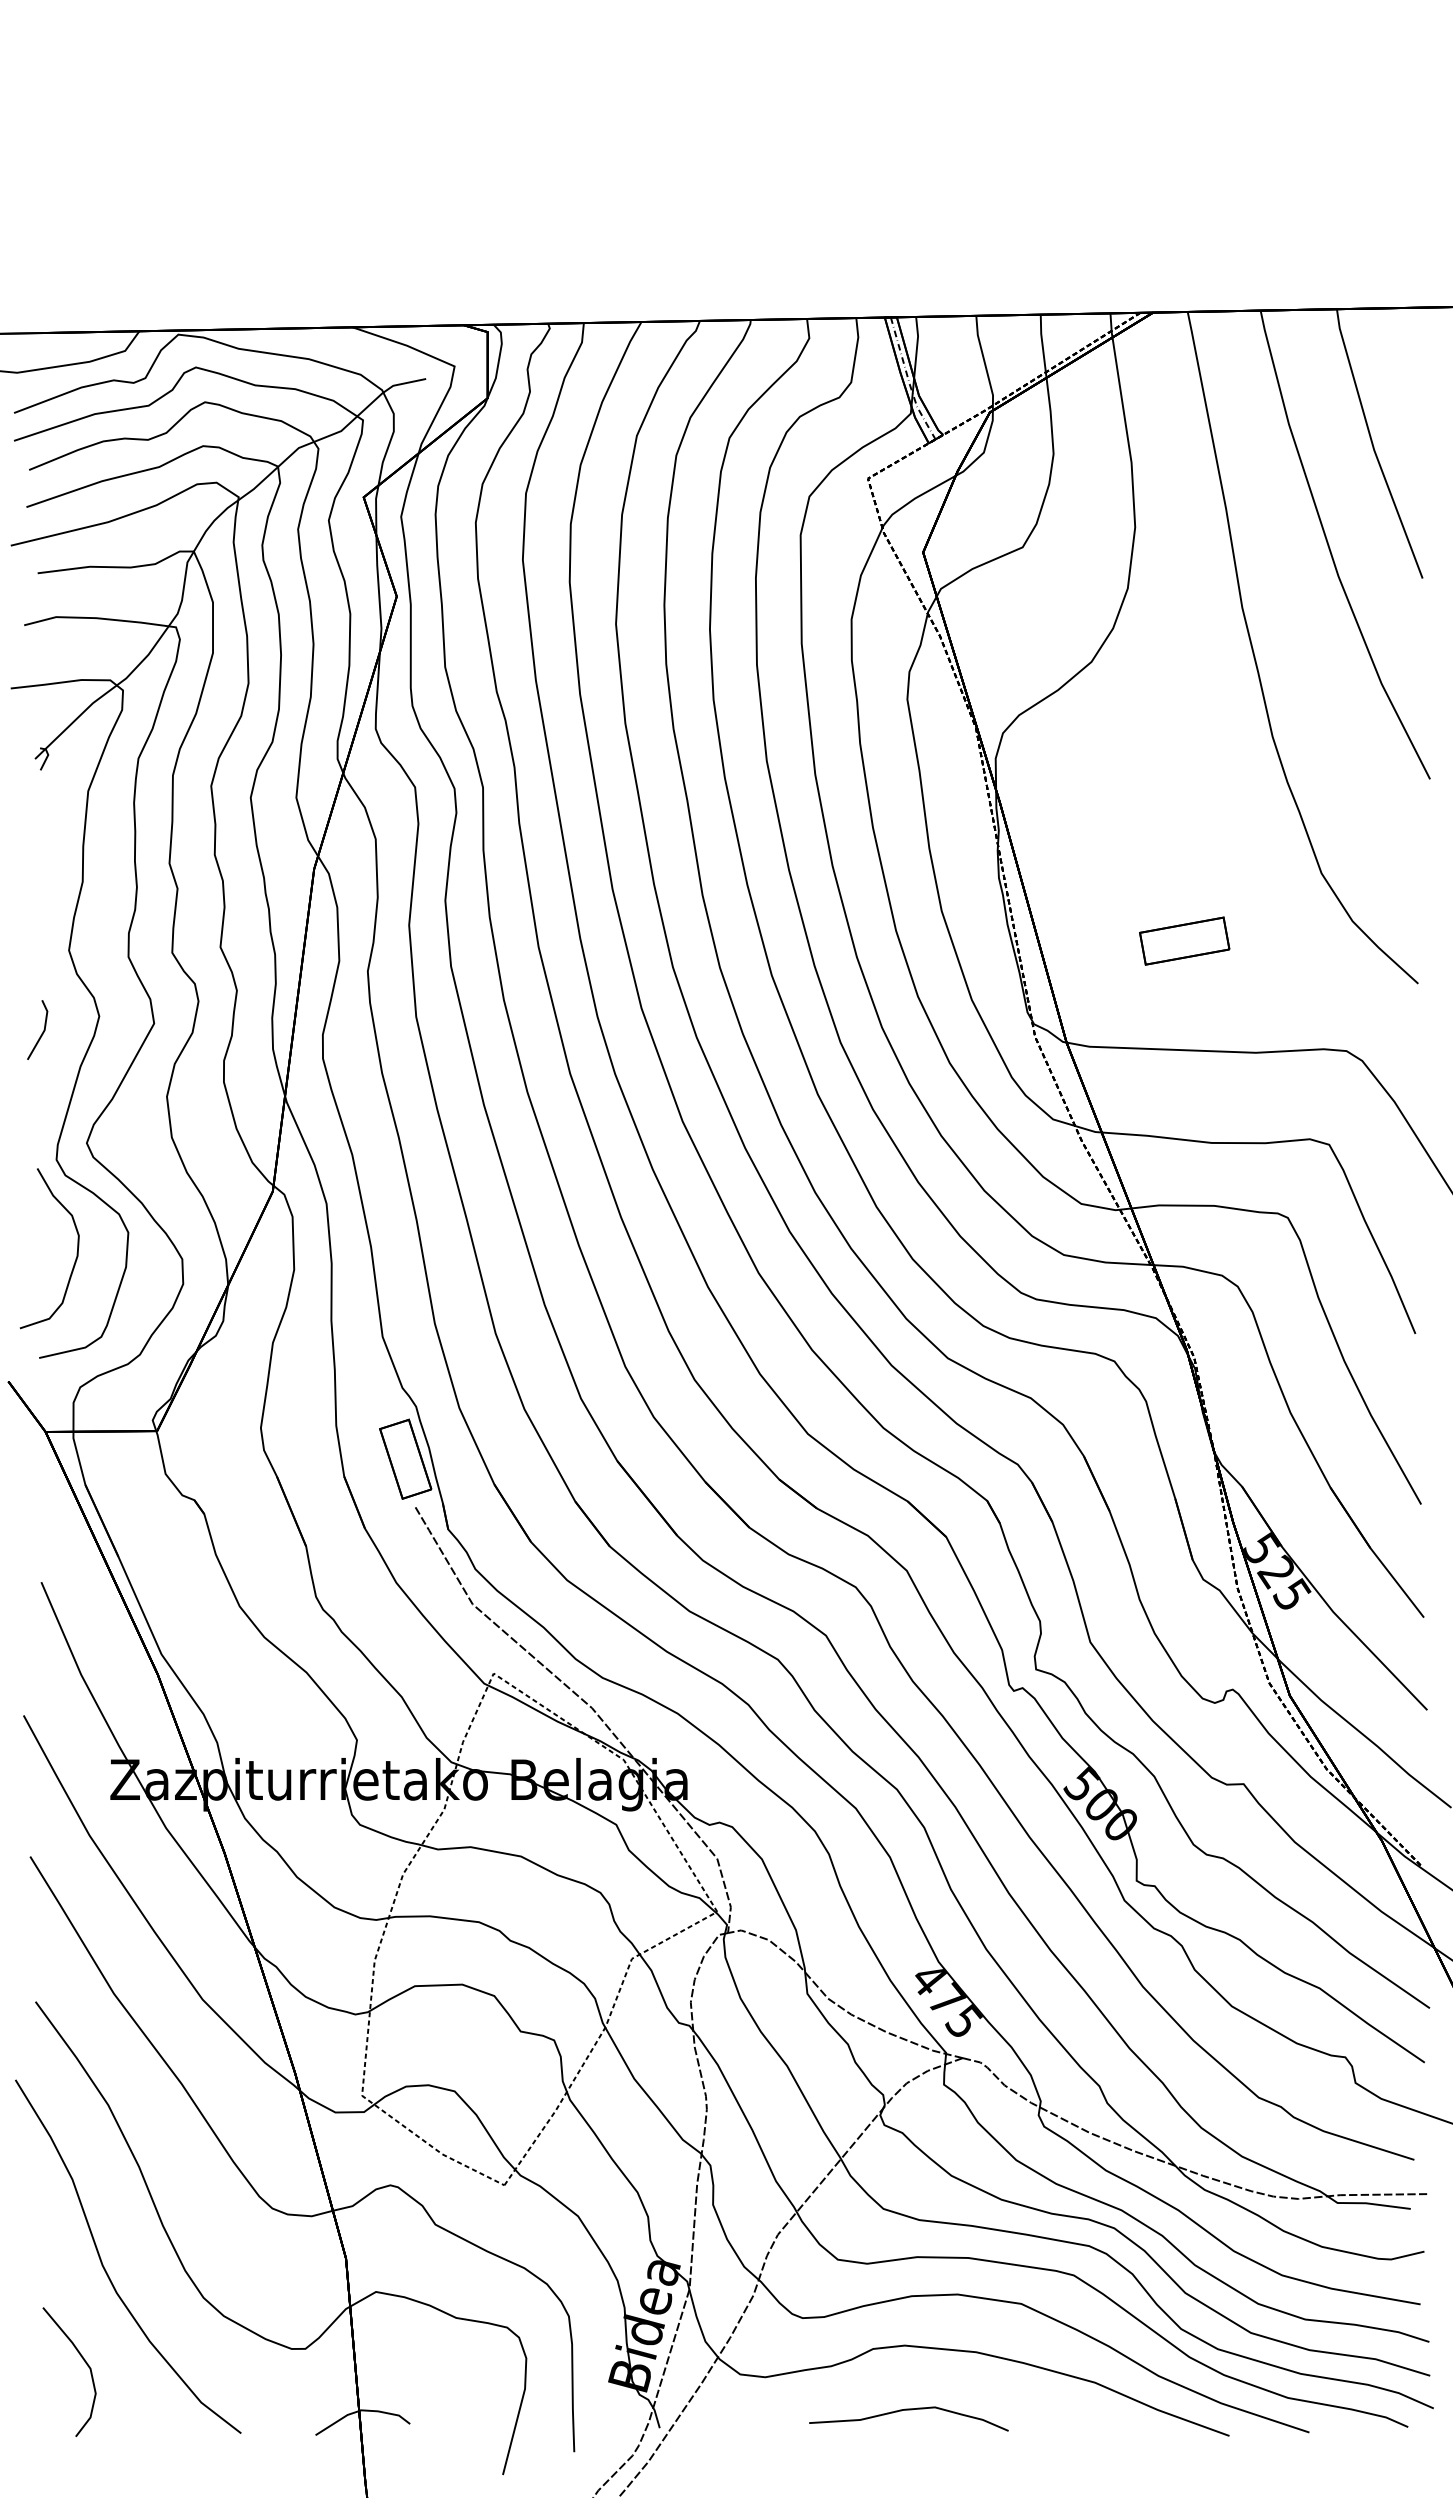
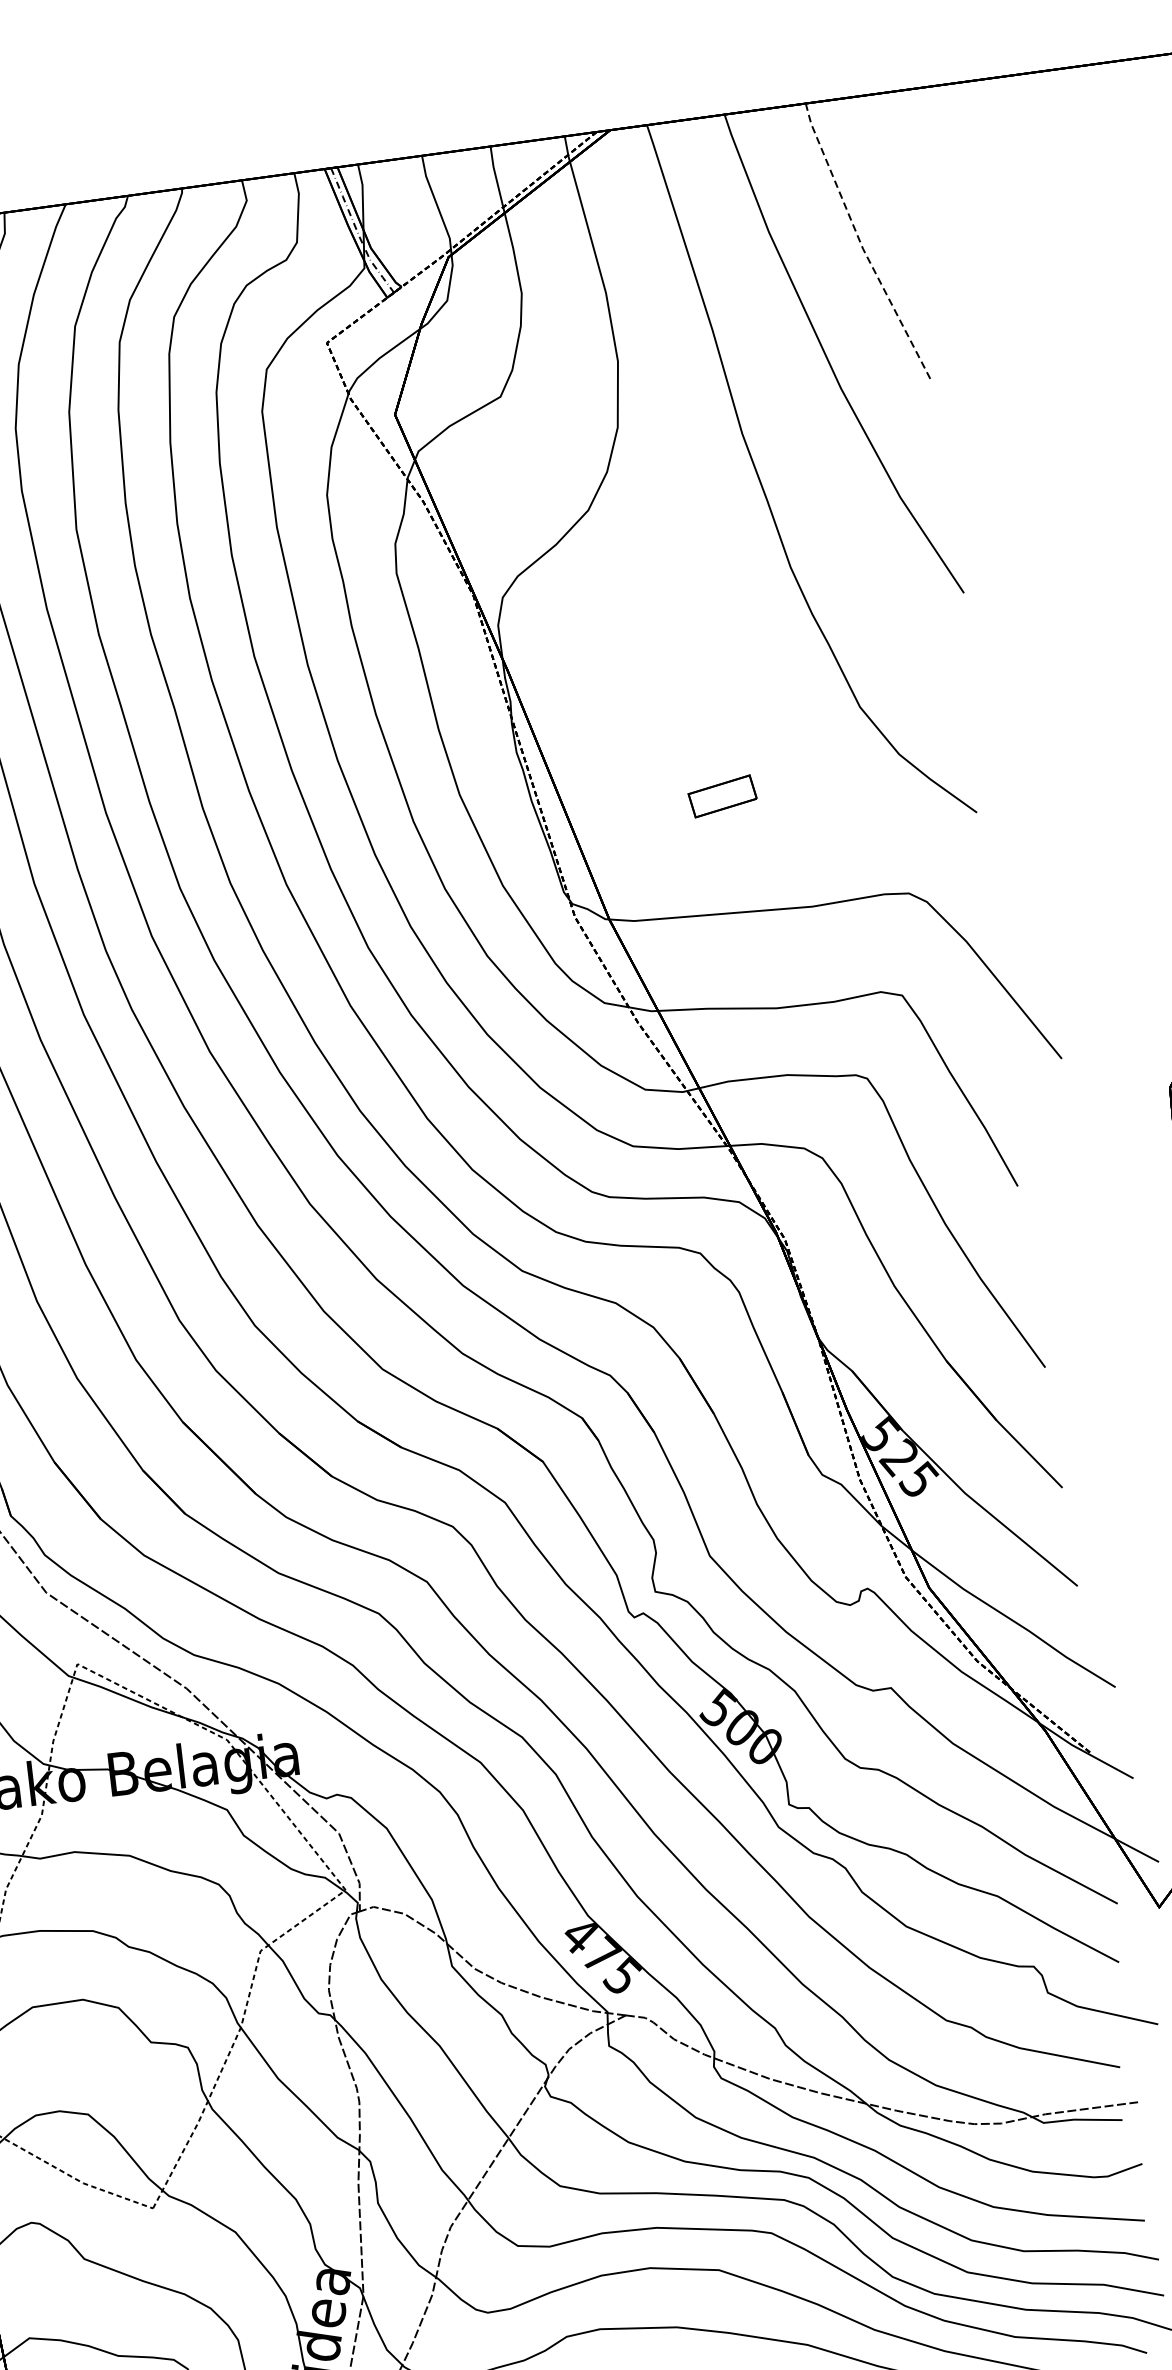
line: (1373, 446) -> (861, 245), solid -> dashed
part: (1184, 940) -> (722, 795), size x0.7

